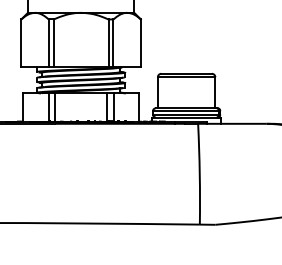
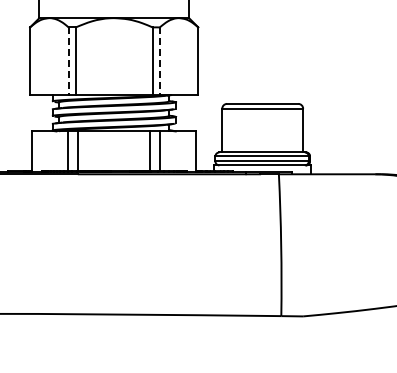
line: (48, 43) -> (68, 61), solid -> dashed
line: (113, 43) -> (159, 61), solid -> dashed

